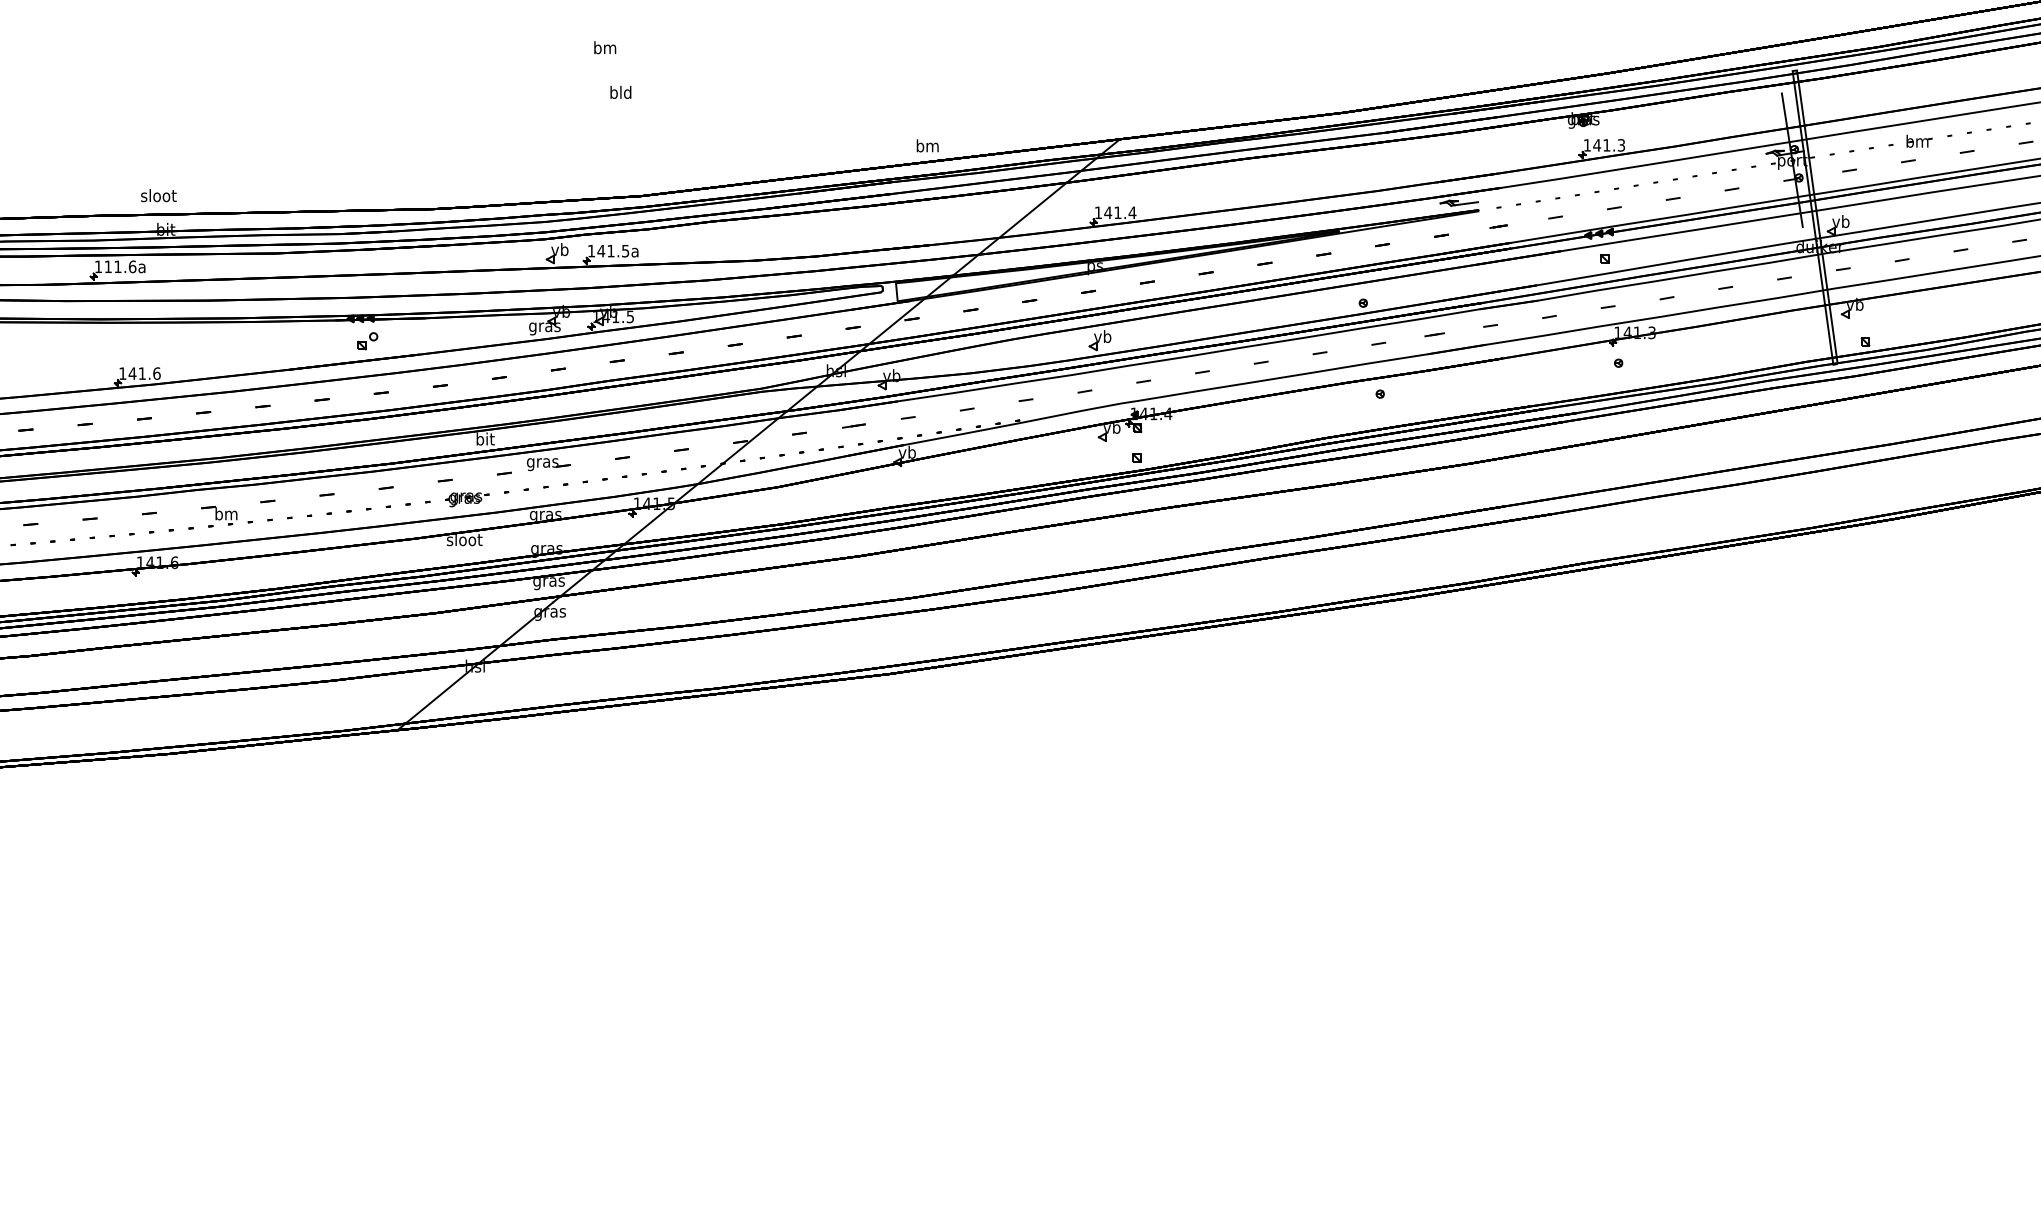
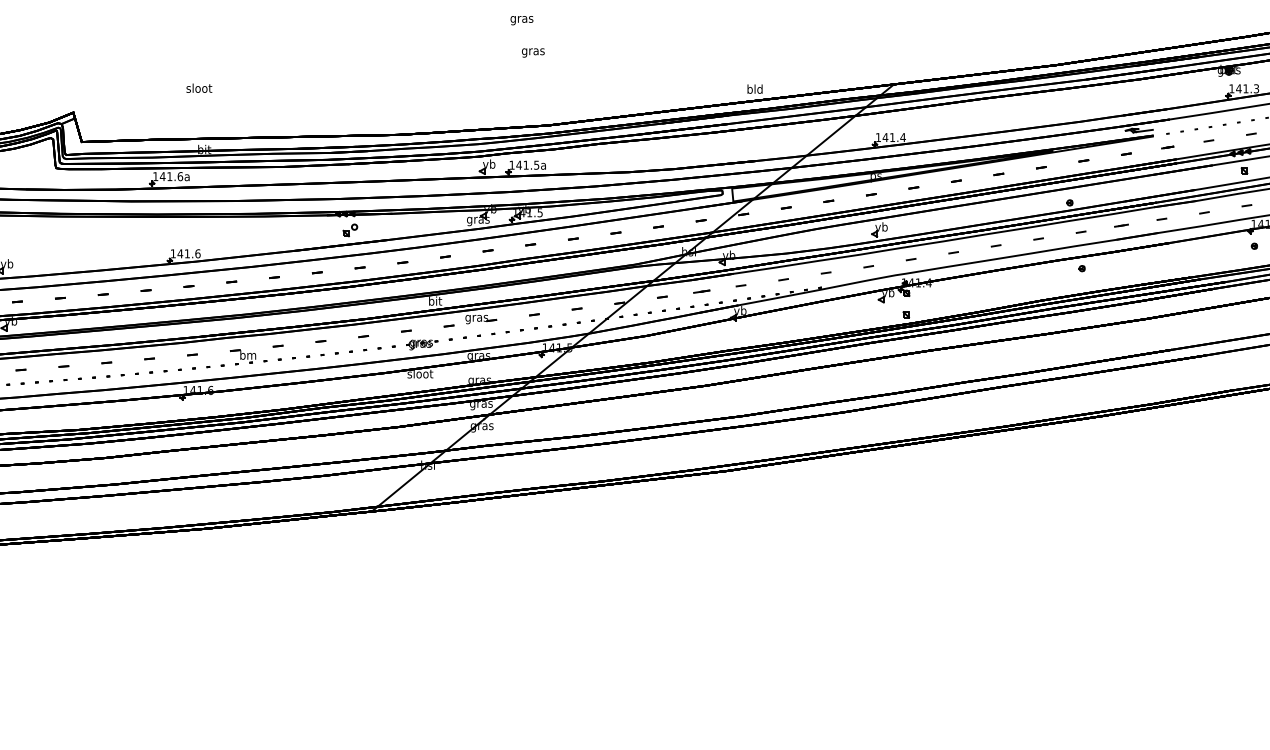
text: (605, 49) -> (522, 19), bm -> gras
text: (620, 93) -> (533, 51), bld -> gras
text: (927, 145) -> (754, 88), bm -> bld
text: (158, 195) -> (199, 88), moved
text: (108, 266) -> (162, 176), 111.6a -> 141.6a

